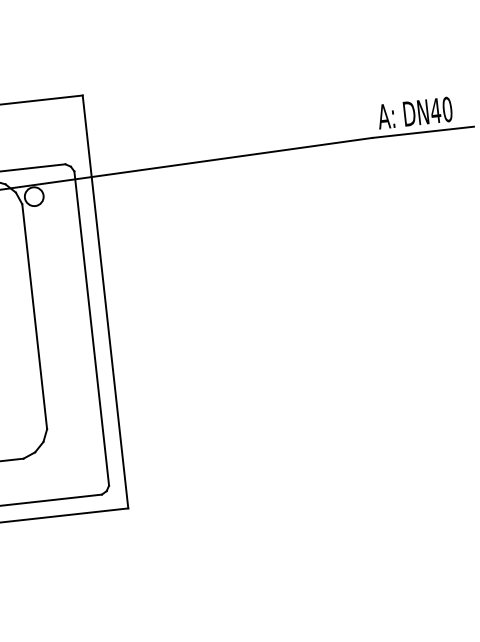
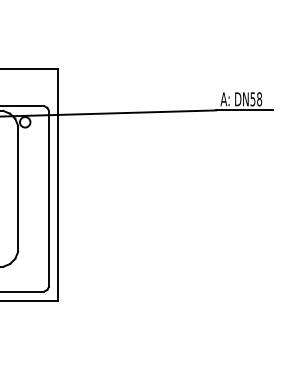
text: (442, 110) -> (256, 99), DN40 -> DN58

